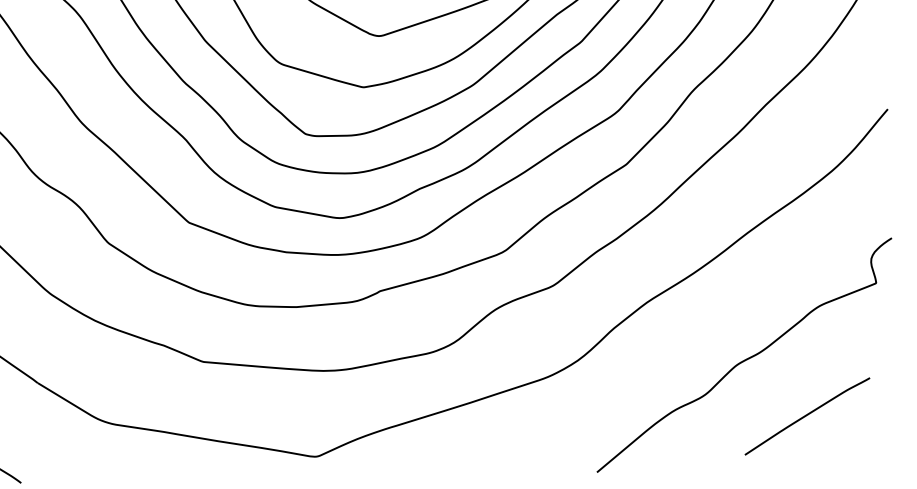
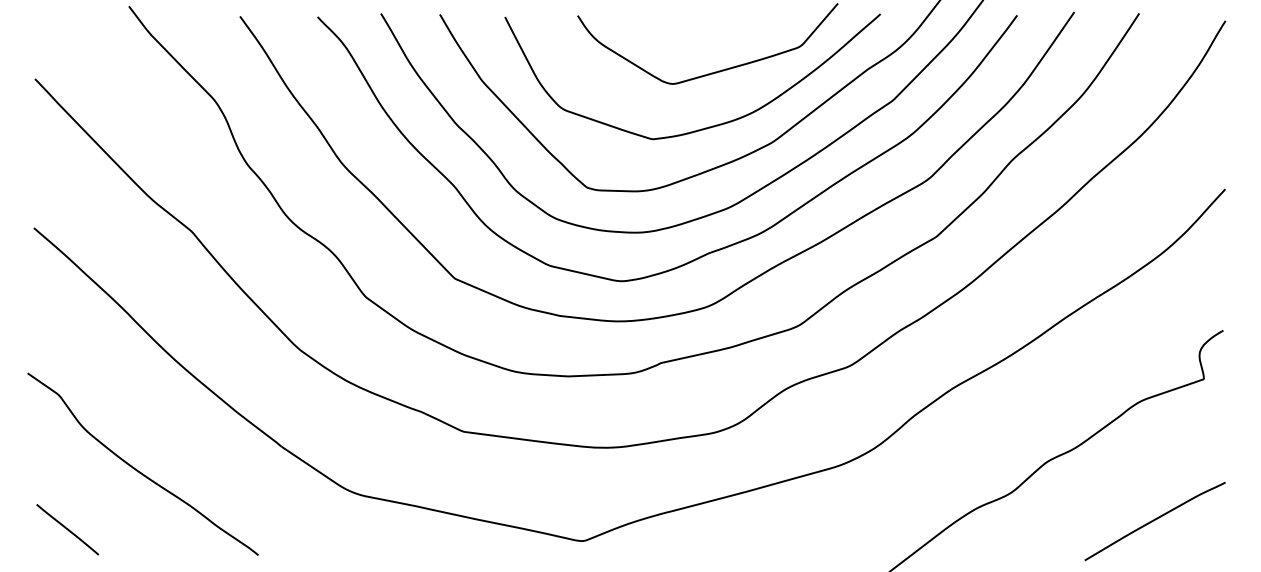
curve: (806, 416) -> (1154, 521), moved

